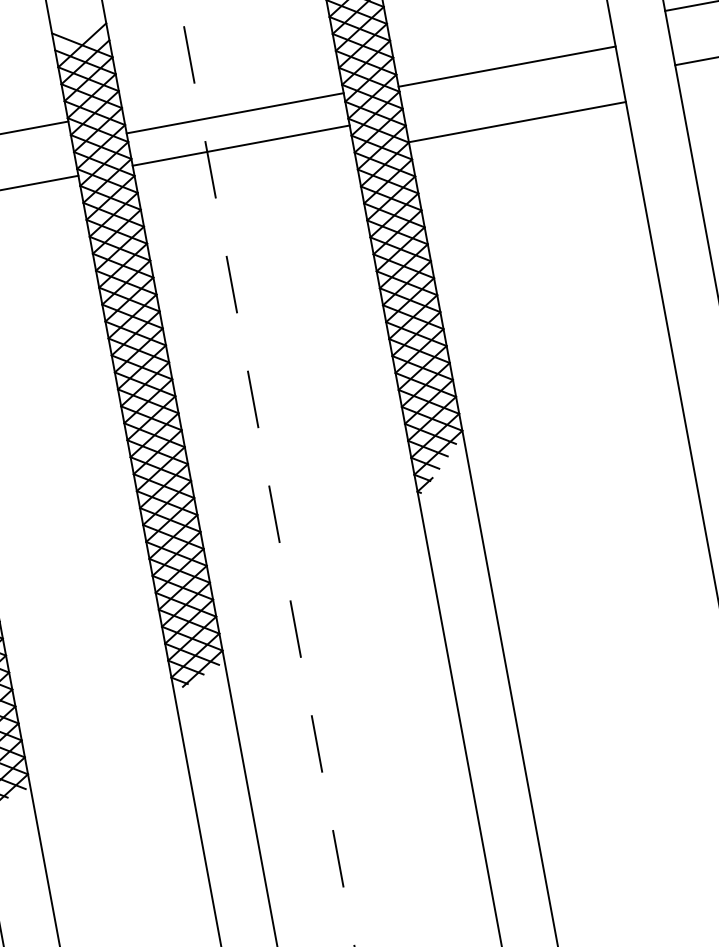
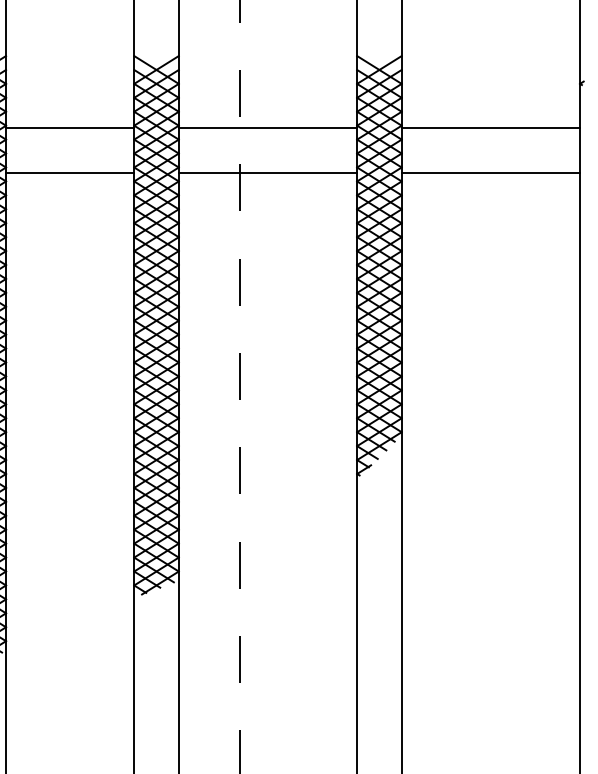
line: (506, 66) -> (490, 128), moved
line: (234, 113) -> (267, 128), moved
line: (517, 122) -> (490, 173), moved

